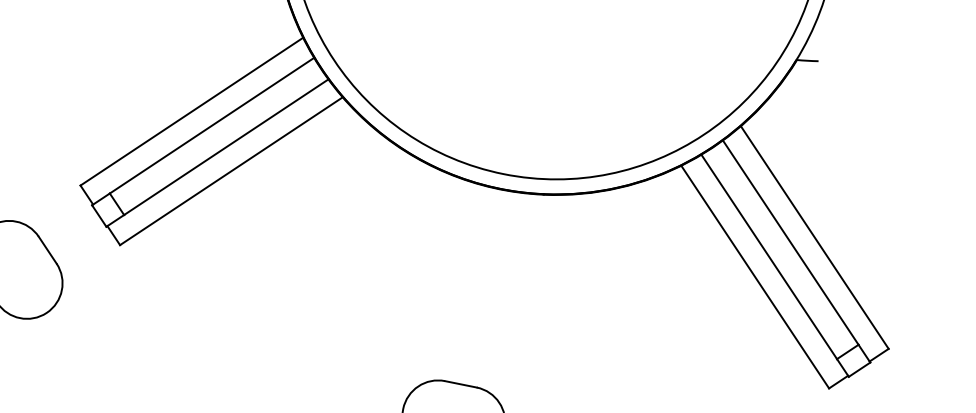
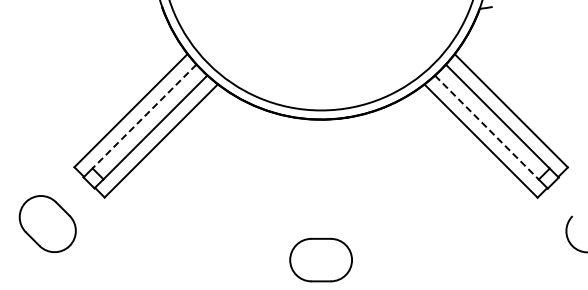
line: (212, 125) -> (144, 116), solid -> dashed
line: (770, 256) -> (487, 127), solid -> dashed

